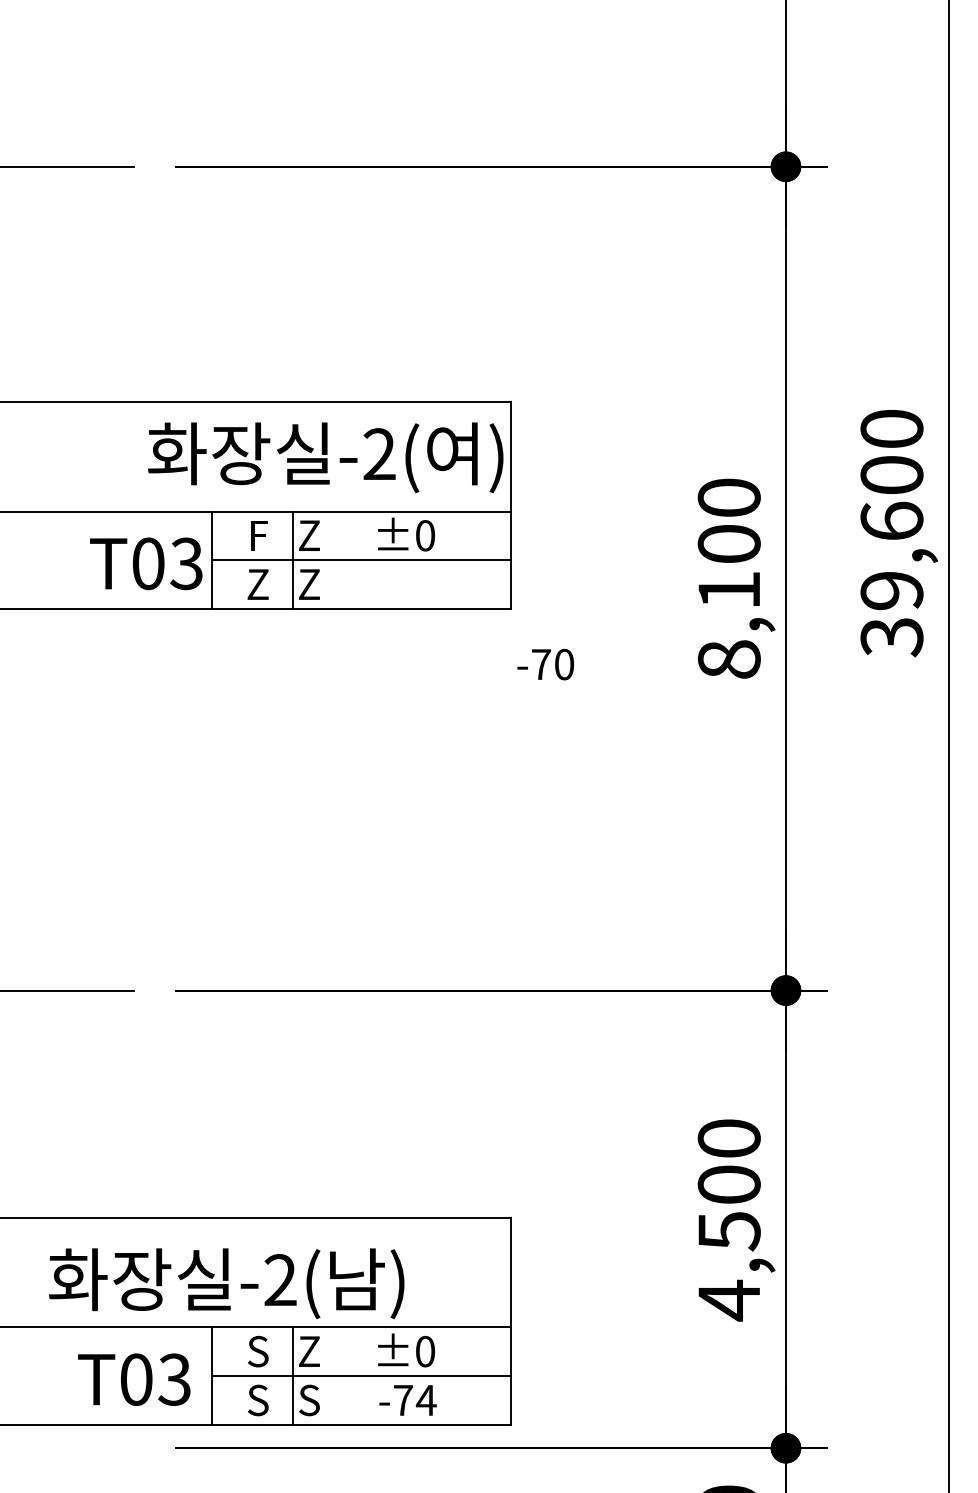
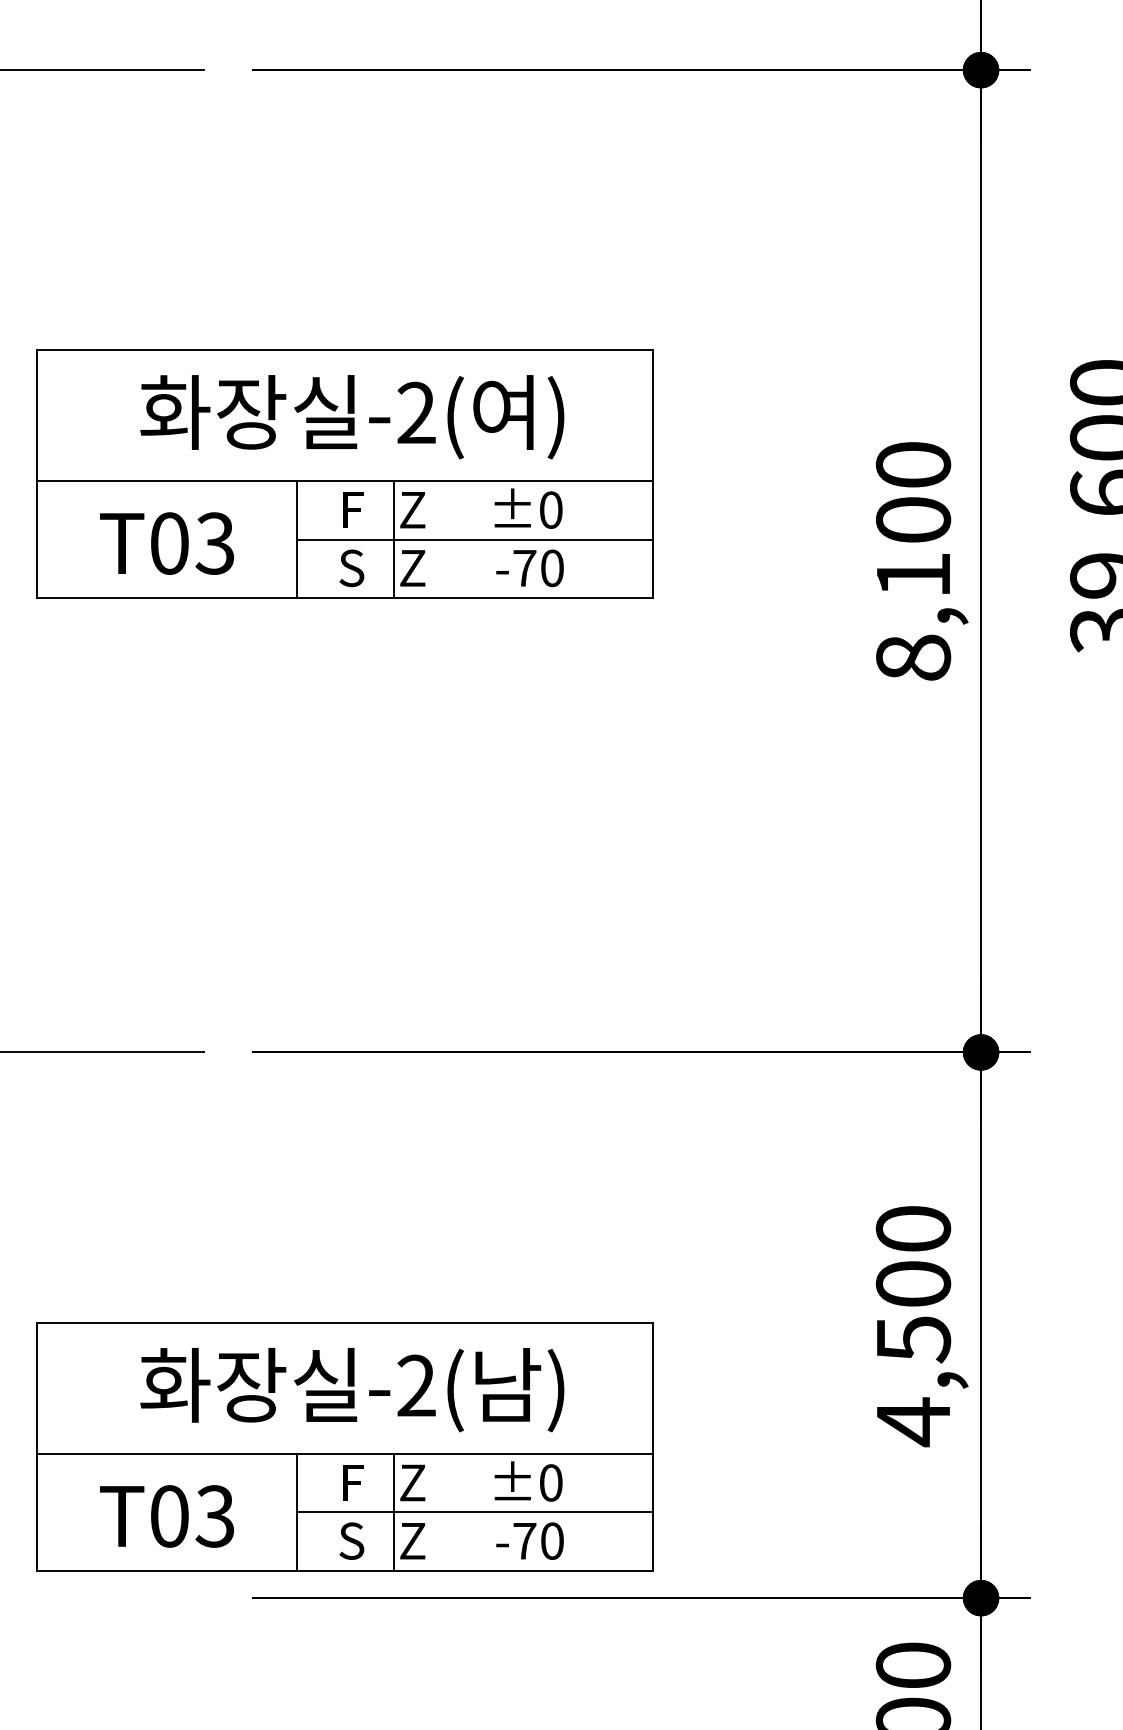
text: (325, 457) -> (352, 416), moved
text: (146, 563) -> (167, 543), moved
text: (257, 584) -> (350, 568), Z -> S
text: (545, 664) -> (529, 568), moved
text: (226, 1283) -> (352, 1389), moved
text: (258, 1351) -> (352, 1482), S -> F
text: (134, 1379) -> (167, 1516), moved
text: (308, 1400) -> (411, 1541), S -> Z
text: (425, 1400) -> (551, 1541), -74 -> -70

